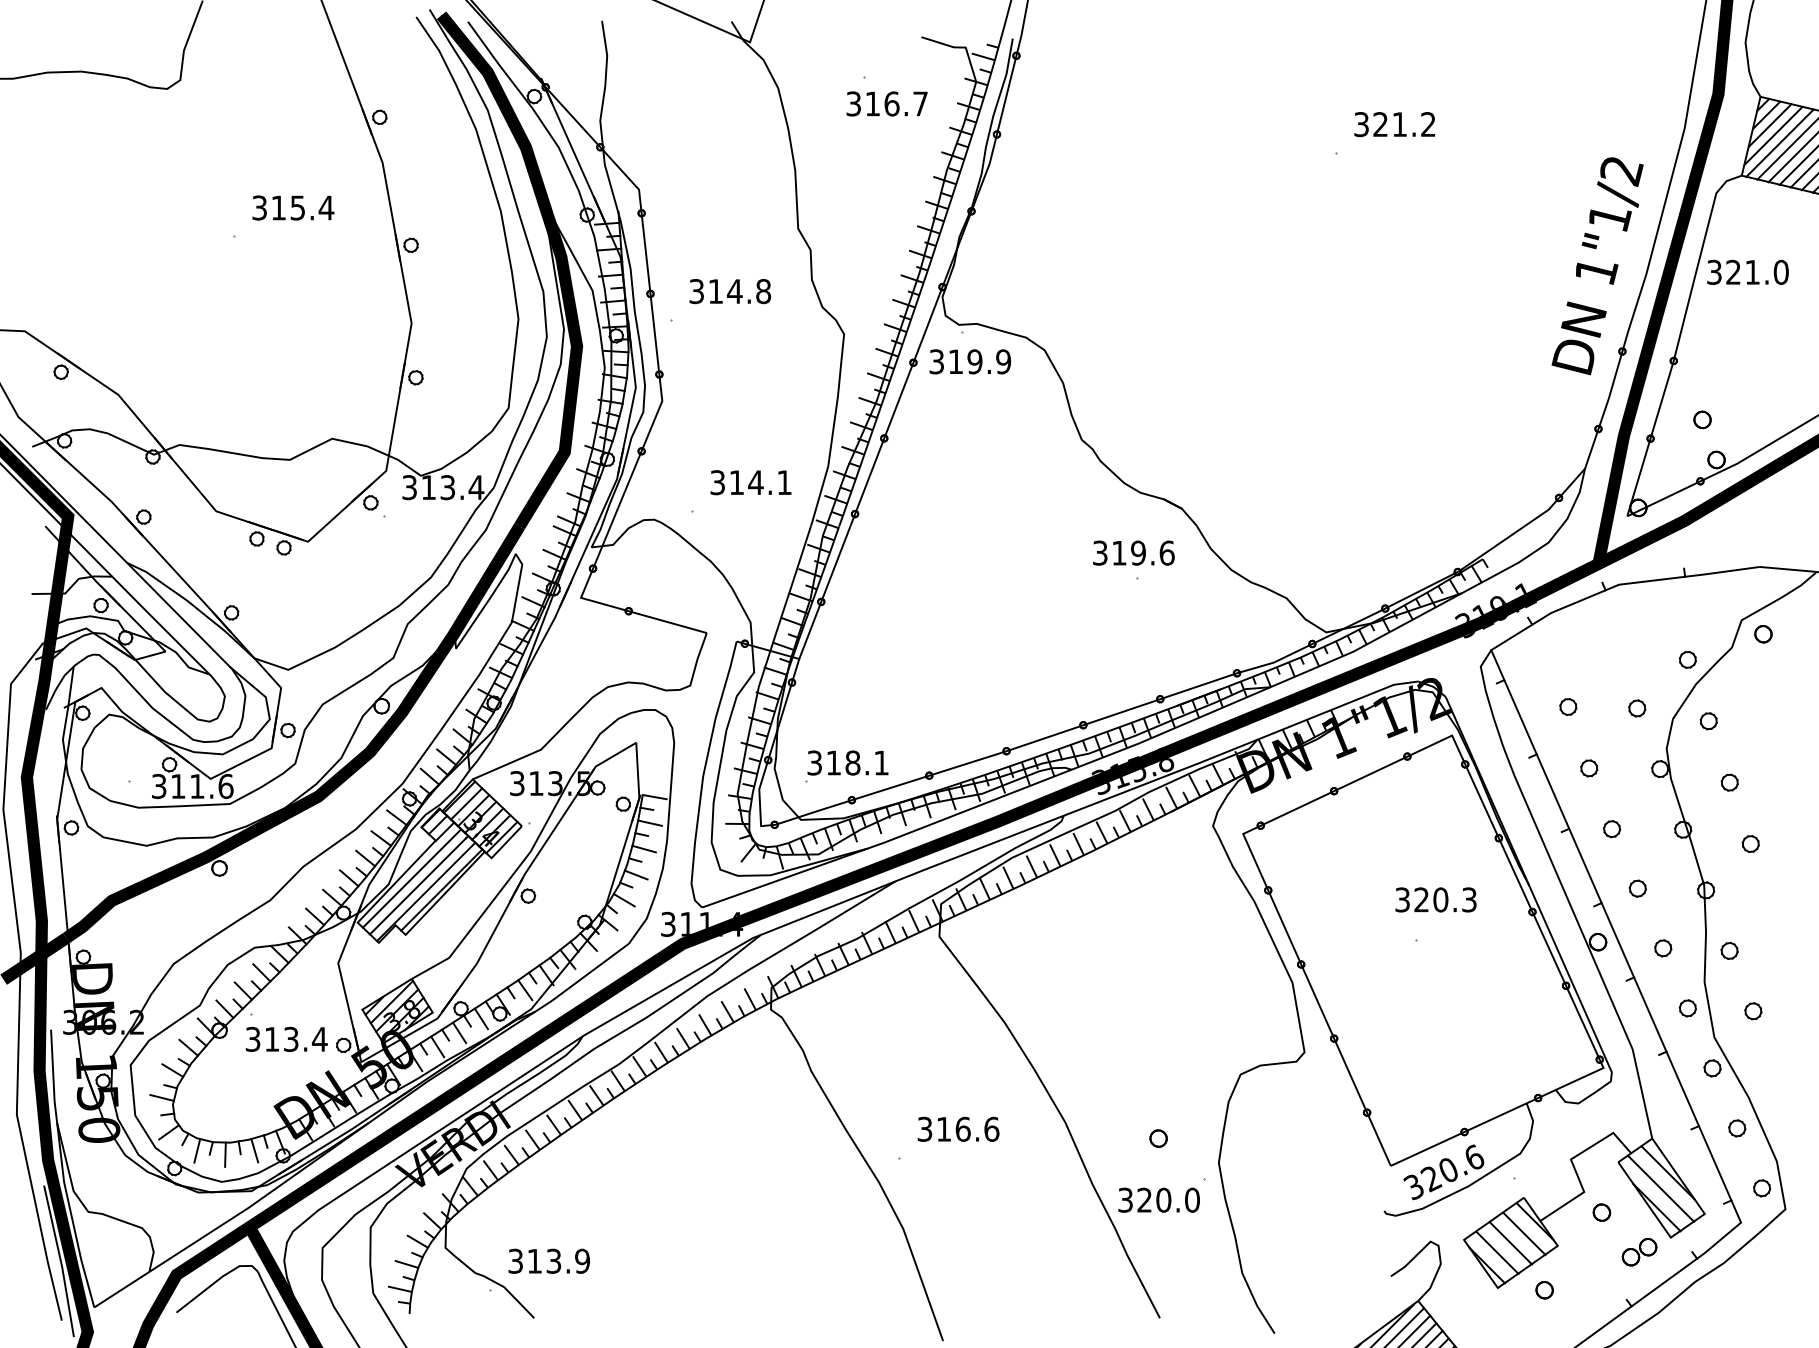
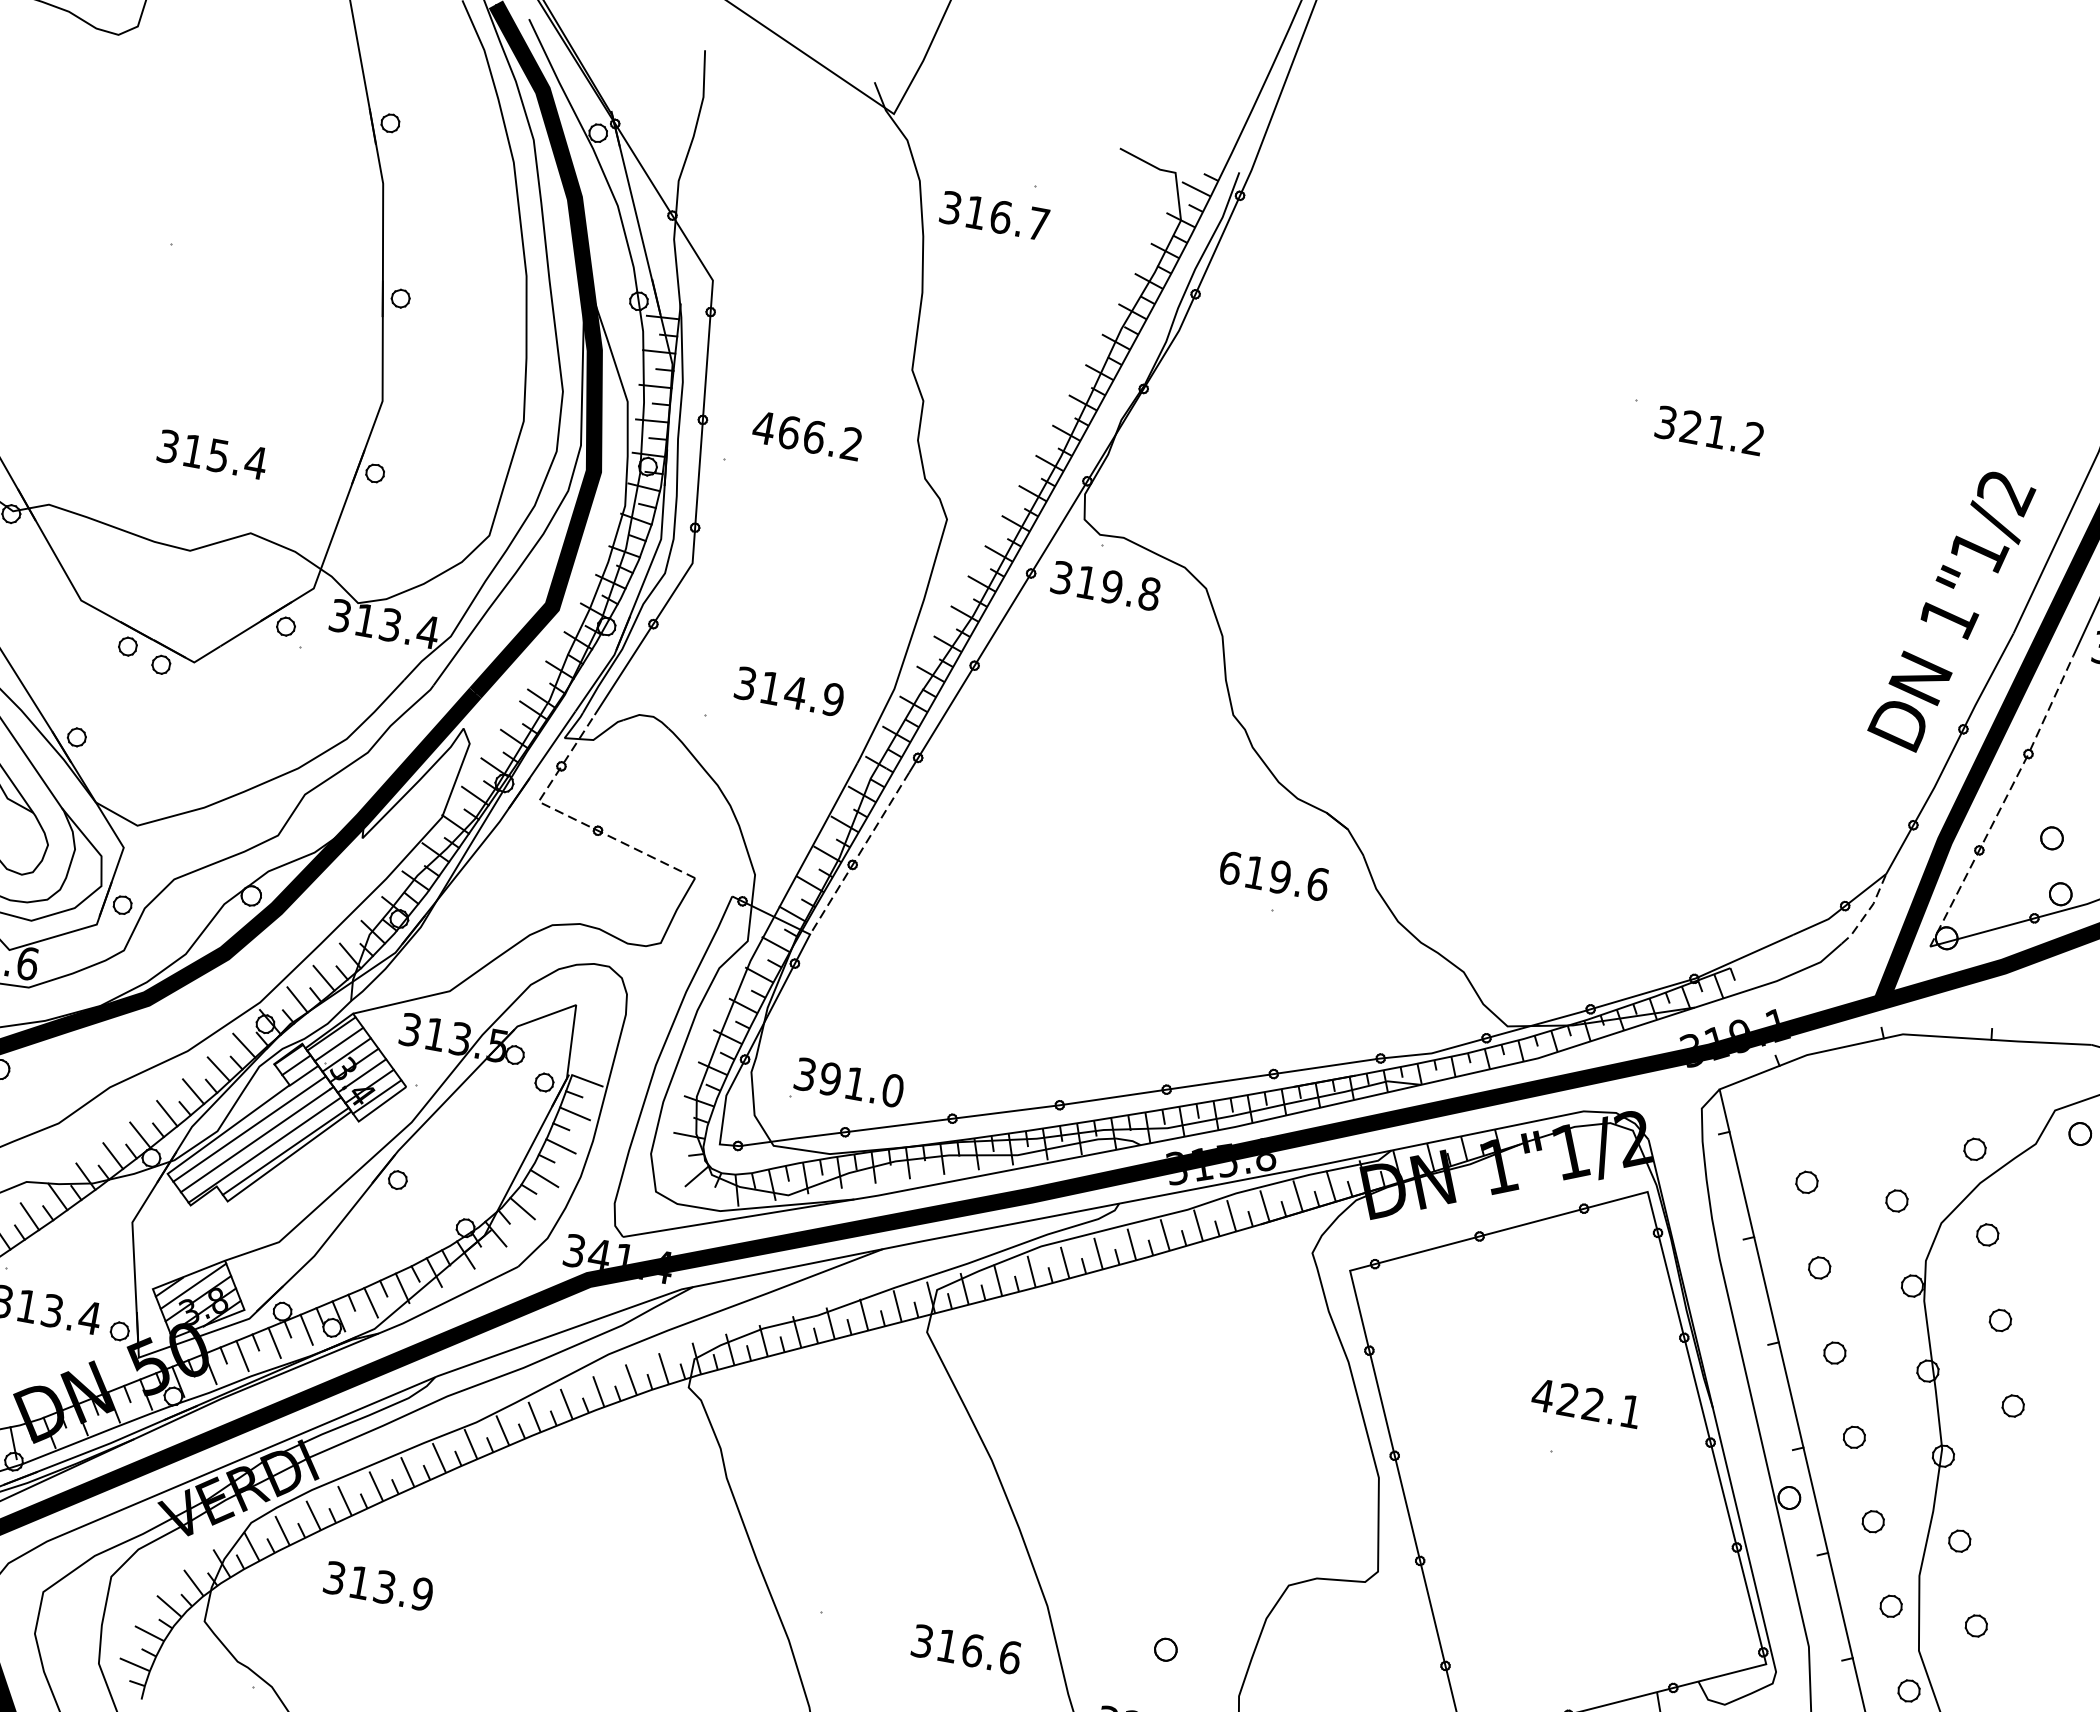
text: (886, 103) -> (993, 215), moved
text: (1394, 124) -> (1709, 430), moved
text: (293, 207) -> (212, 454), moved
text: (729, 291) -> (807, 435), 314.8 -> 466.2
text: (1003, 361) -> (1149, 593), 319.9 -> 319.8
line: (1662, 398) -> (2004, 800), solid -> dashed
text: (784, 482) -> (833, 699), 314.1 -> 314.9
line: (1576, 498) -> (1867, 911), solid -> dashed
text: (1100, 552) -> (1230, 867), 319.6 -> 619.6
line: (824, 593) -> (858, 854), solid -> dashed
line: (606, 604) -> (570, 816), solid -> dashed
text: (857, 762) -> (861, 1084), 318.1 -> 391.0
text: (1435, 899) -> (1586, 1402), 320.3 -> 422.1
text: (687, 924) -> (599, 1255), 311.4 -> 341.4
text: (958, 1128) -> (966, 1648), moved
text: (548, 1260) -> (377, 1584), moved

